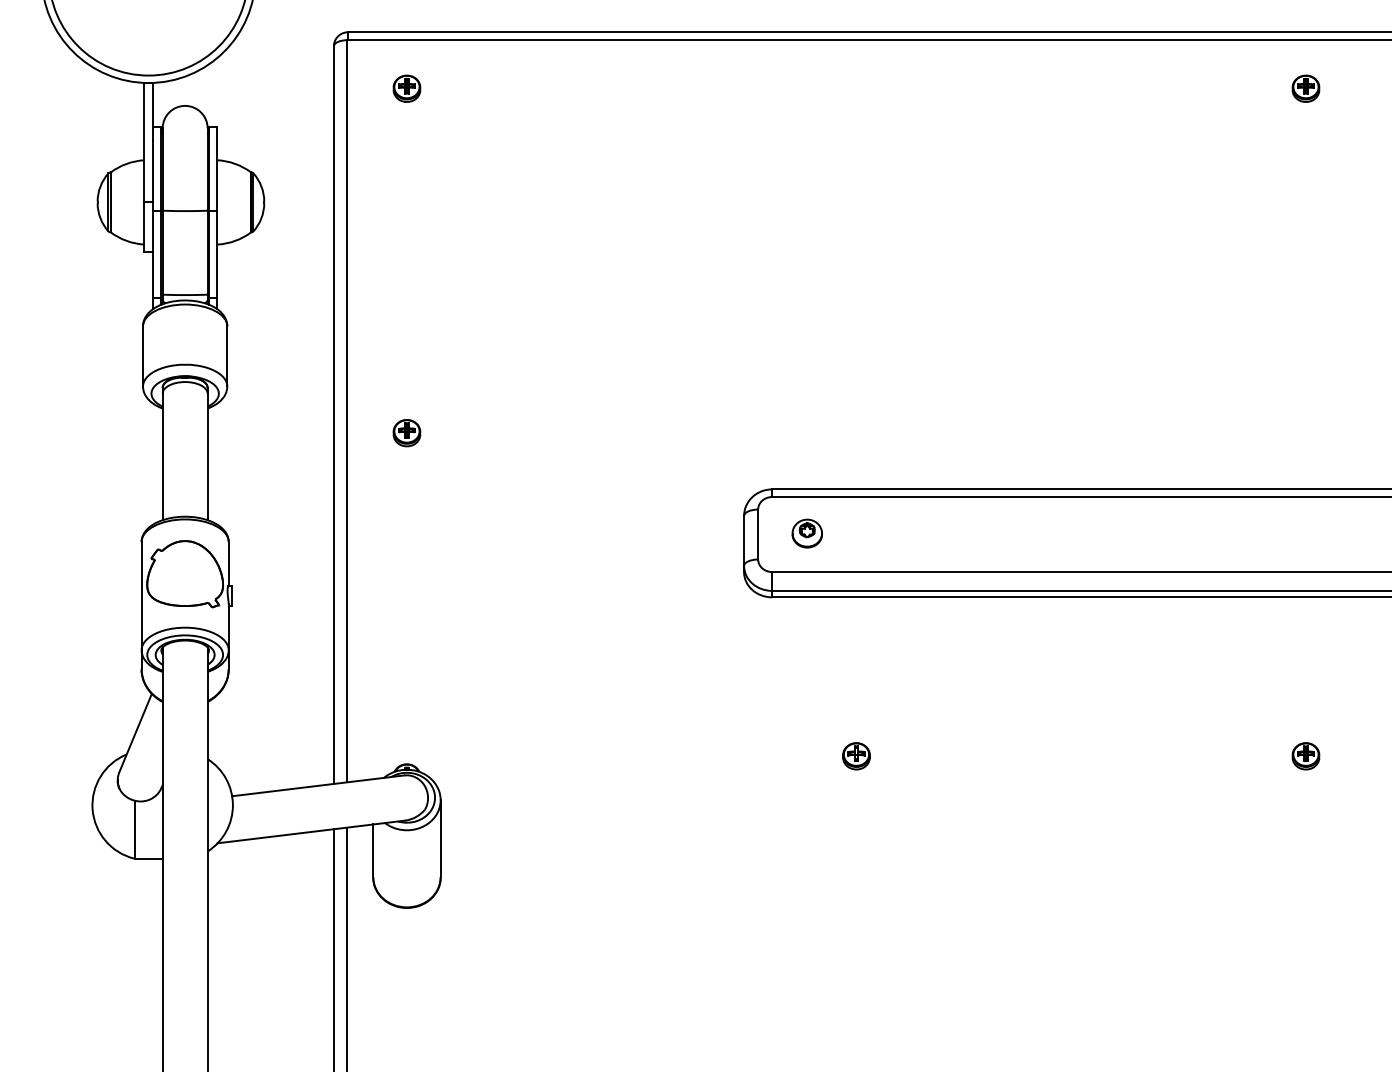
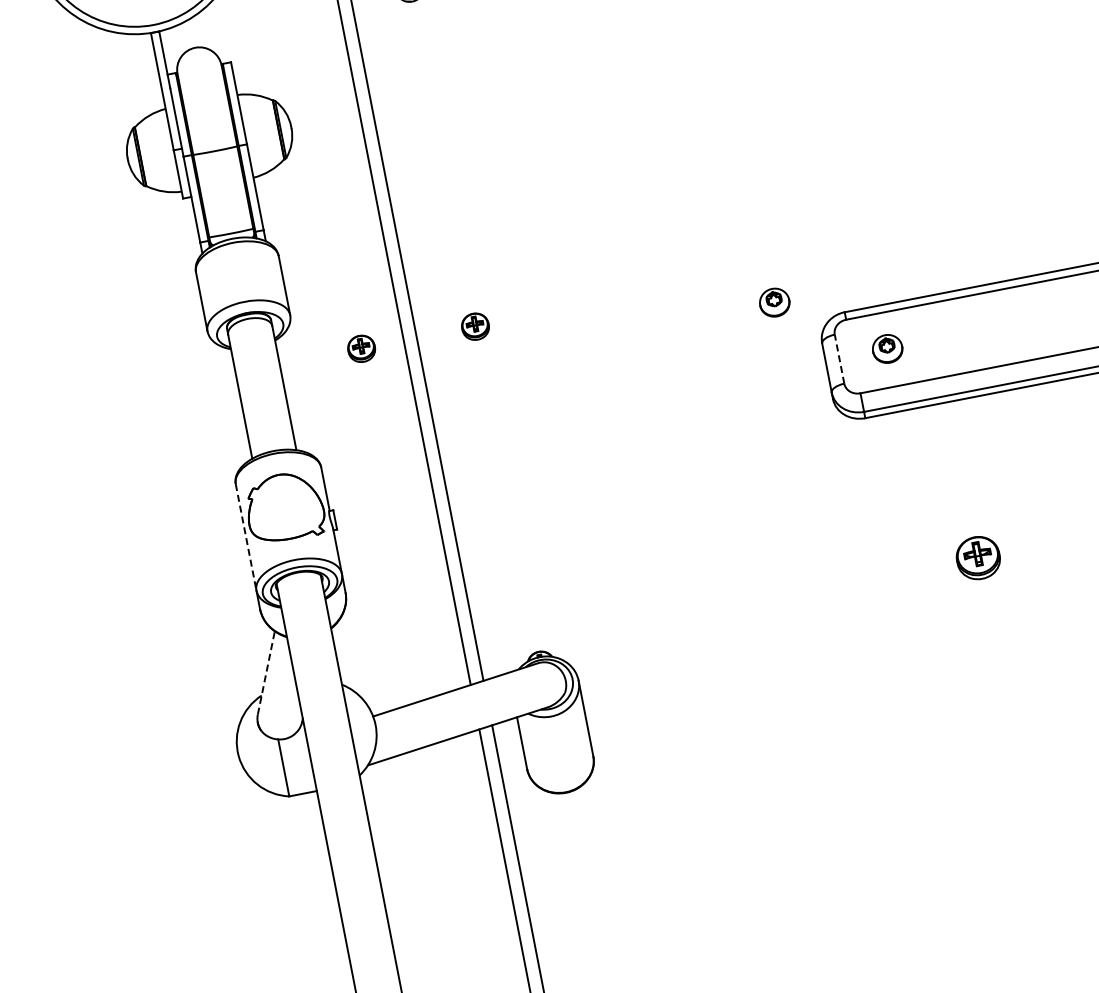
part: (290, 433) -> (361, 349), added
part: (704, 466) -> (773, 302), added
line: (758, 534) -> (839, 359), solid -> dashed
line: (141, 596) -> (246, 537), solid -> dashed
line: (135, 732) -> (266, 672), solid -> dashed
part: (856, 756) -> (978, 558), size x1.6

